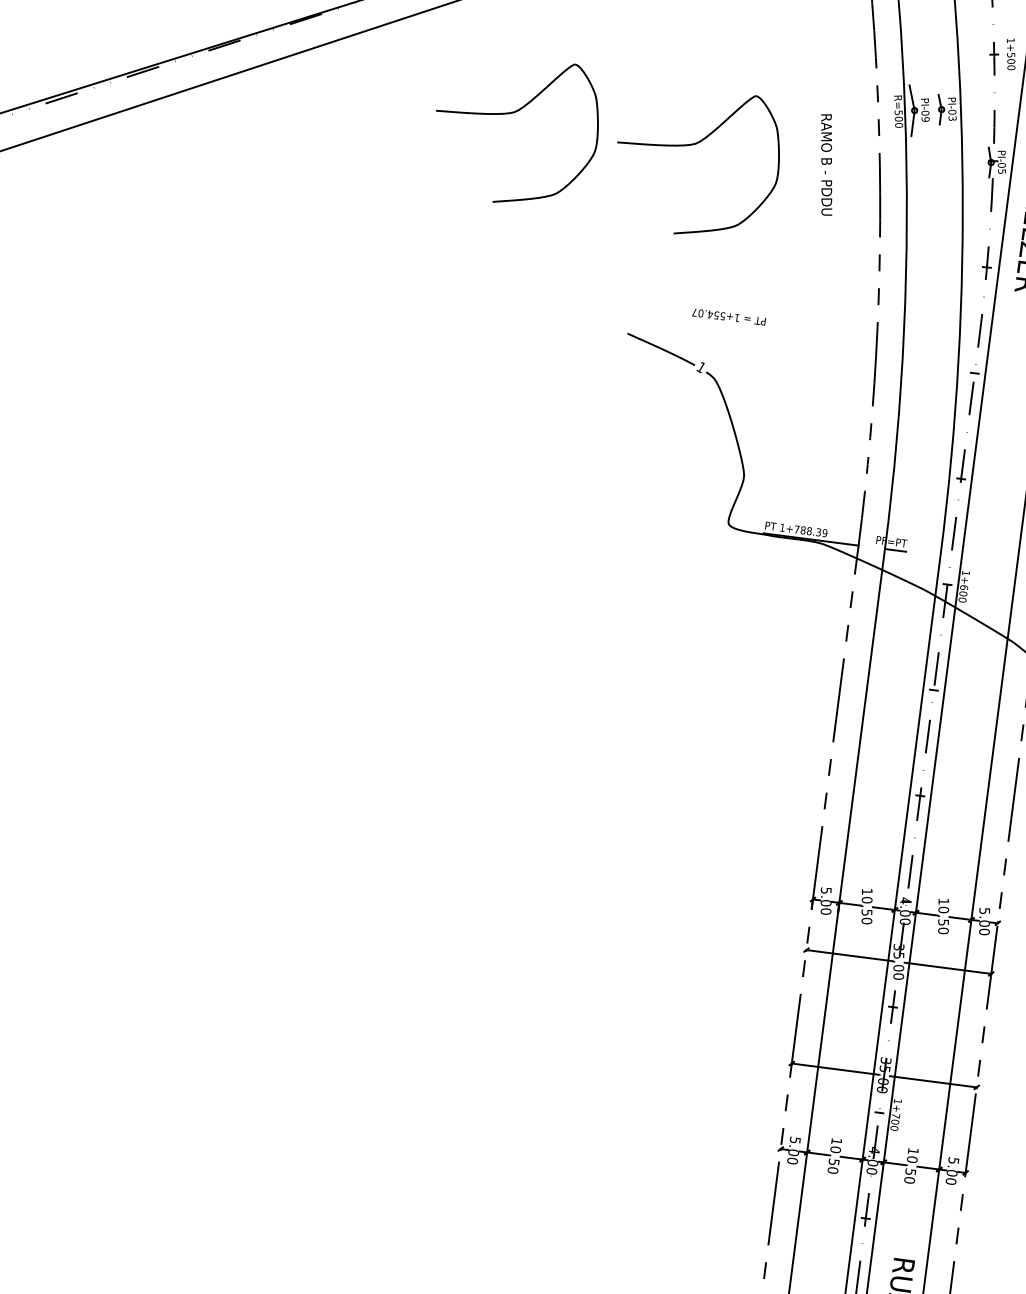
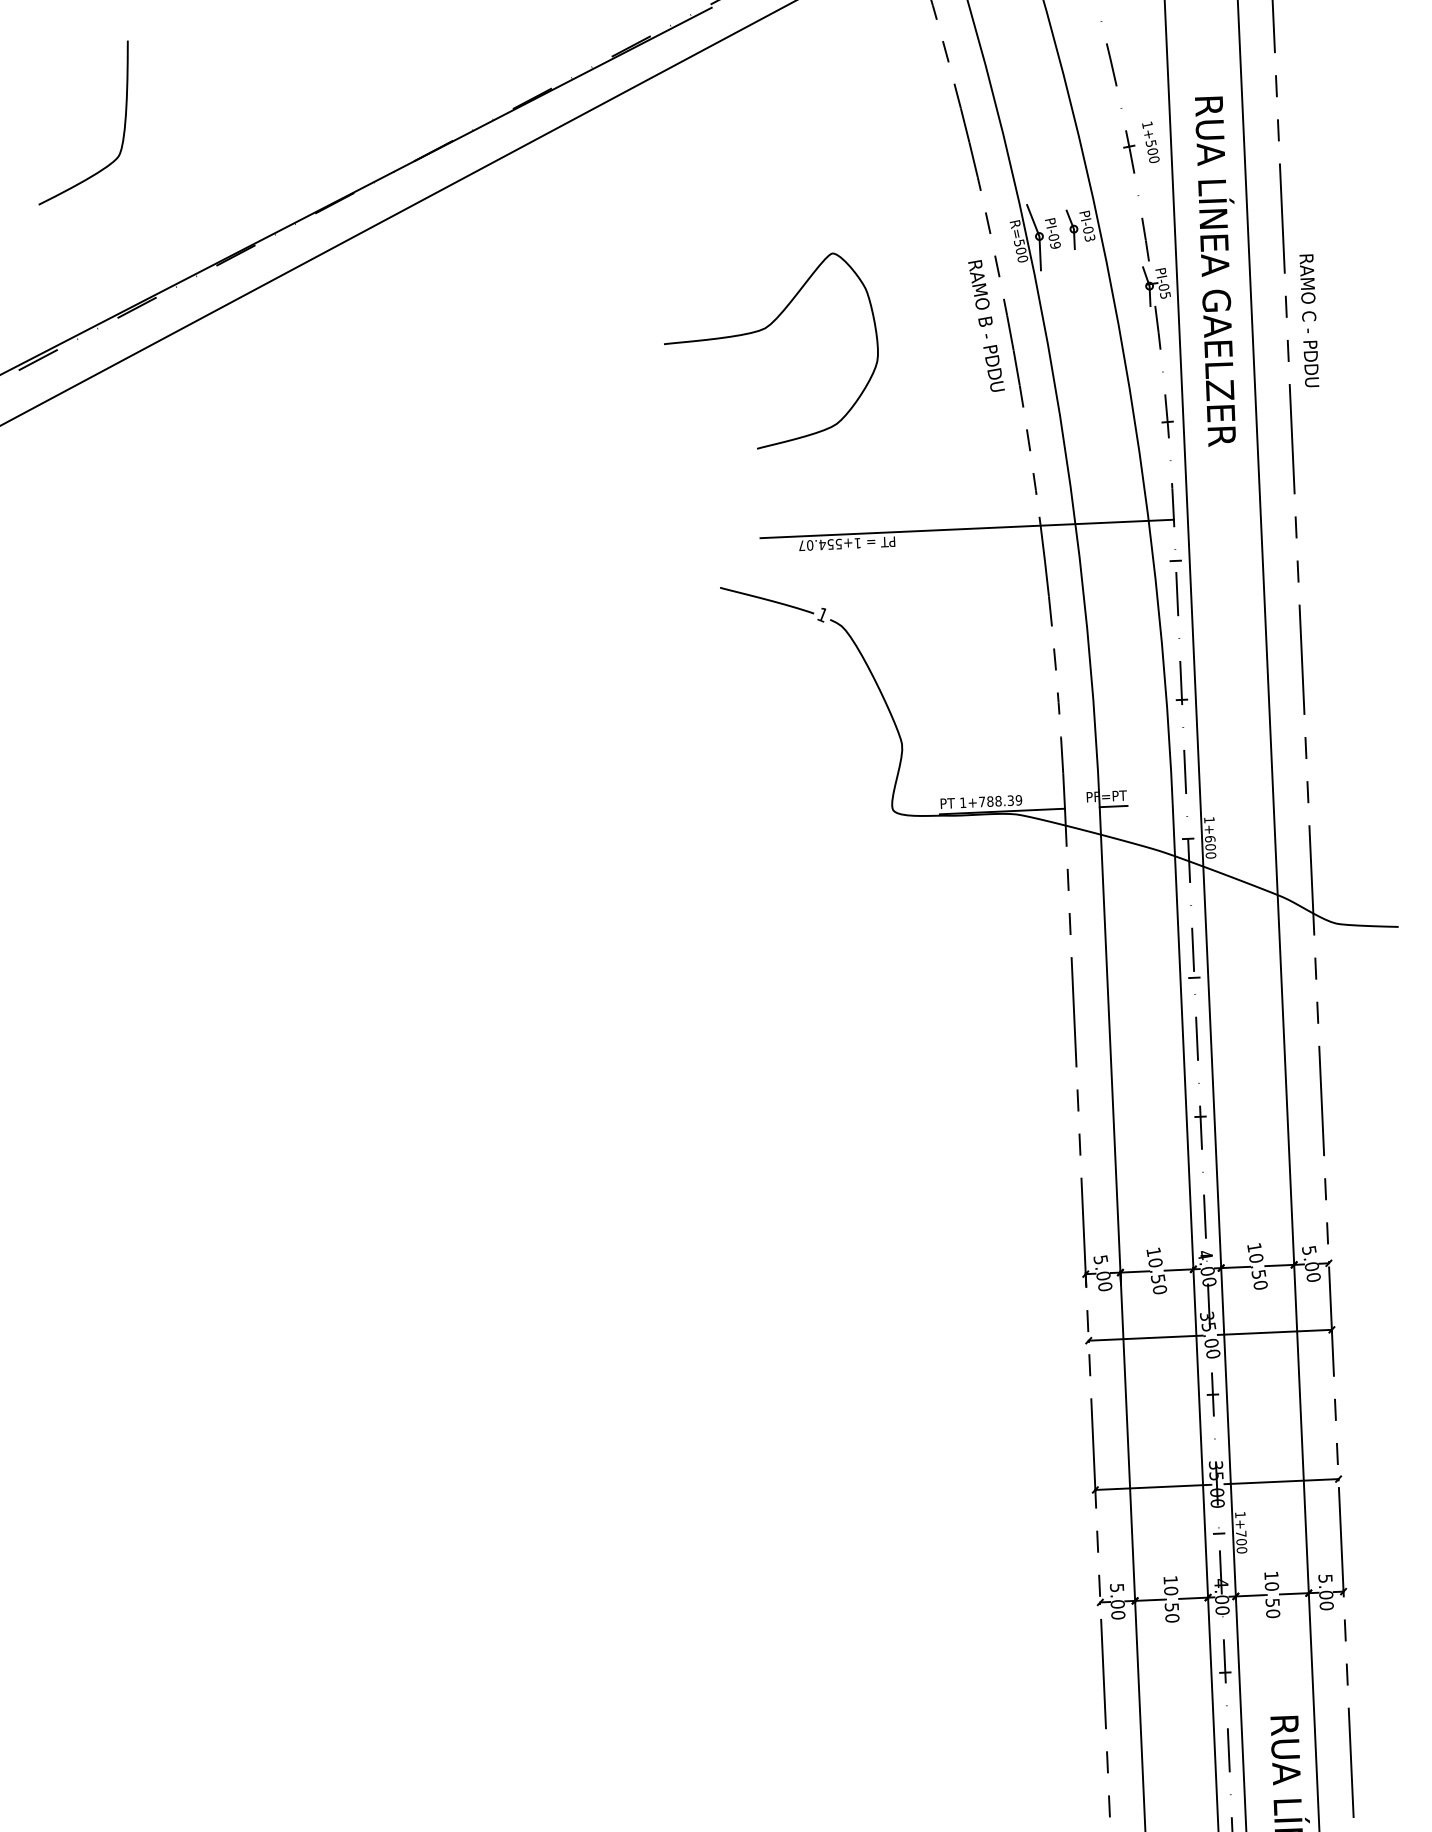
curve: (514, 113) -> (525, 329), removed
text: (826, 164) -> (986, 325), moved
line: (821, 321) -> (966, 528), added

